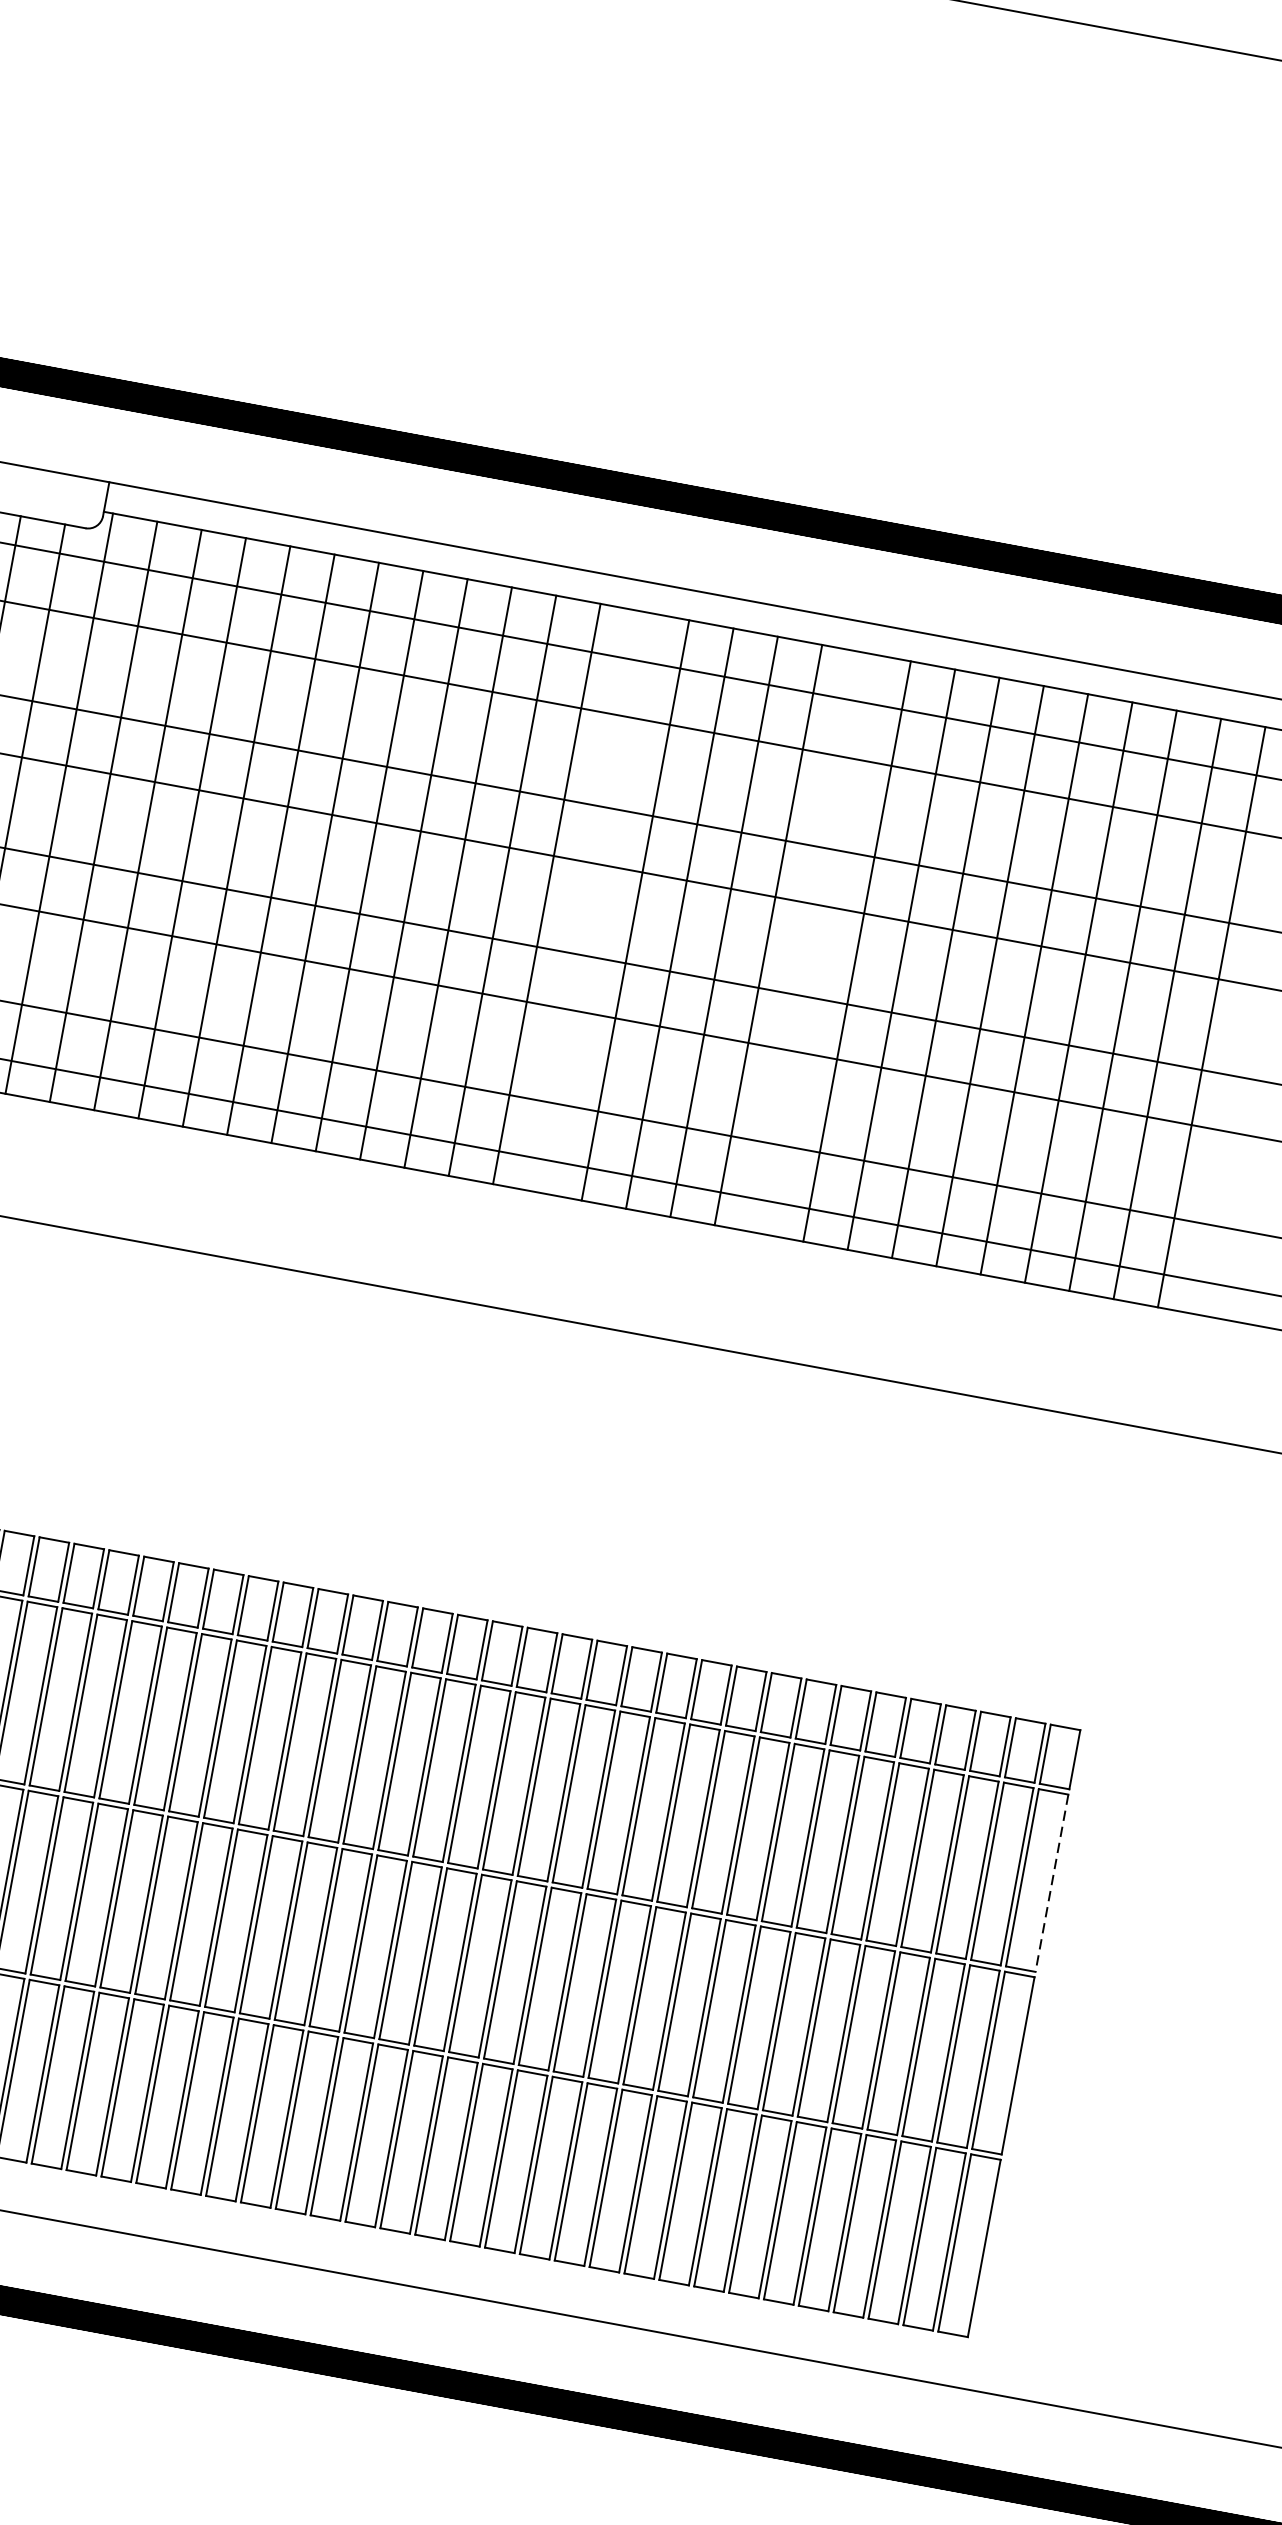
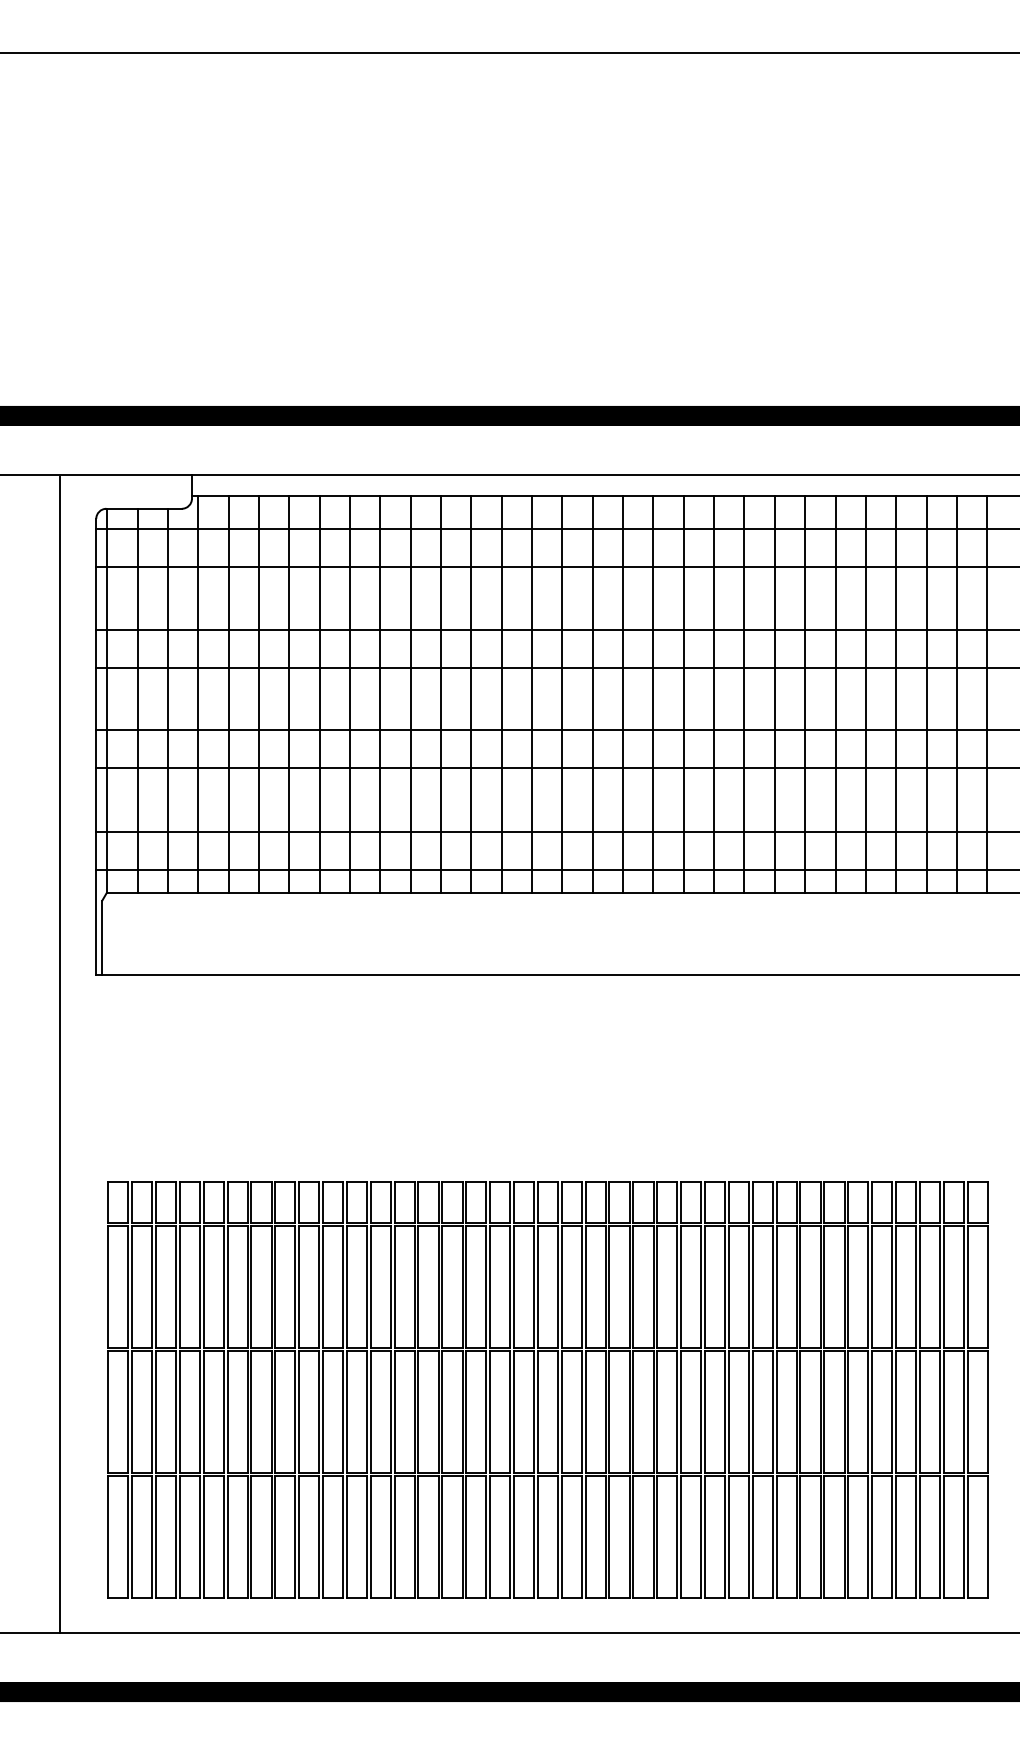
line: (591, 901) -> (562, 693), added
line: (813, 942) -> (714, 693), added
line: (1051, 1883) -> (987, 1287), dashed -> solid

